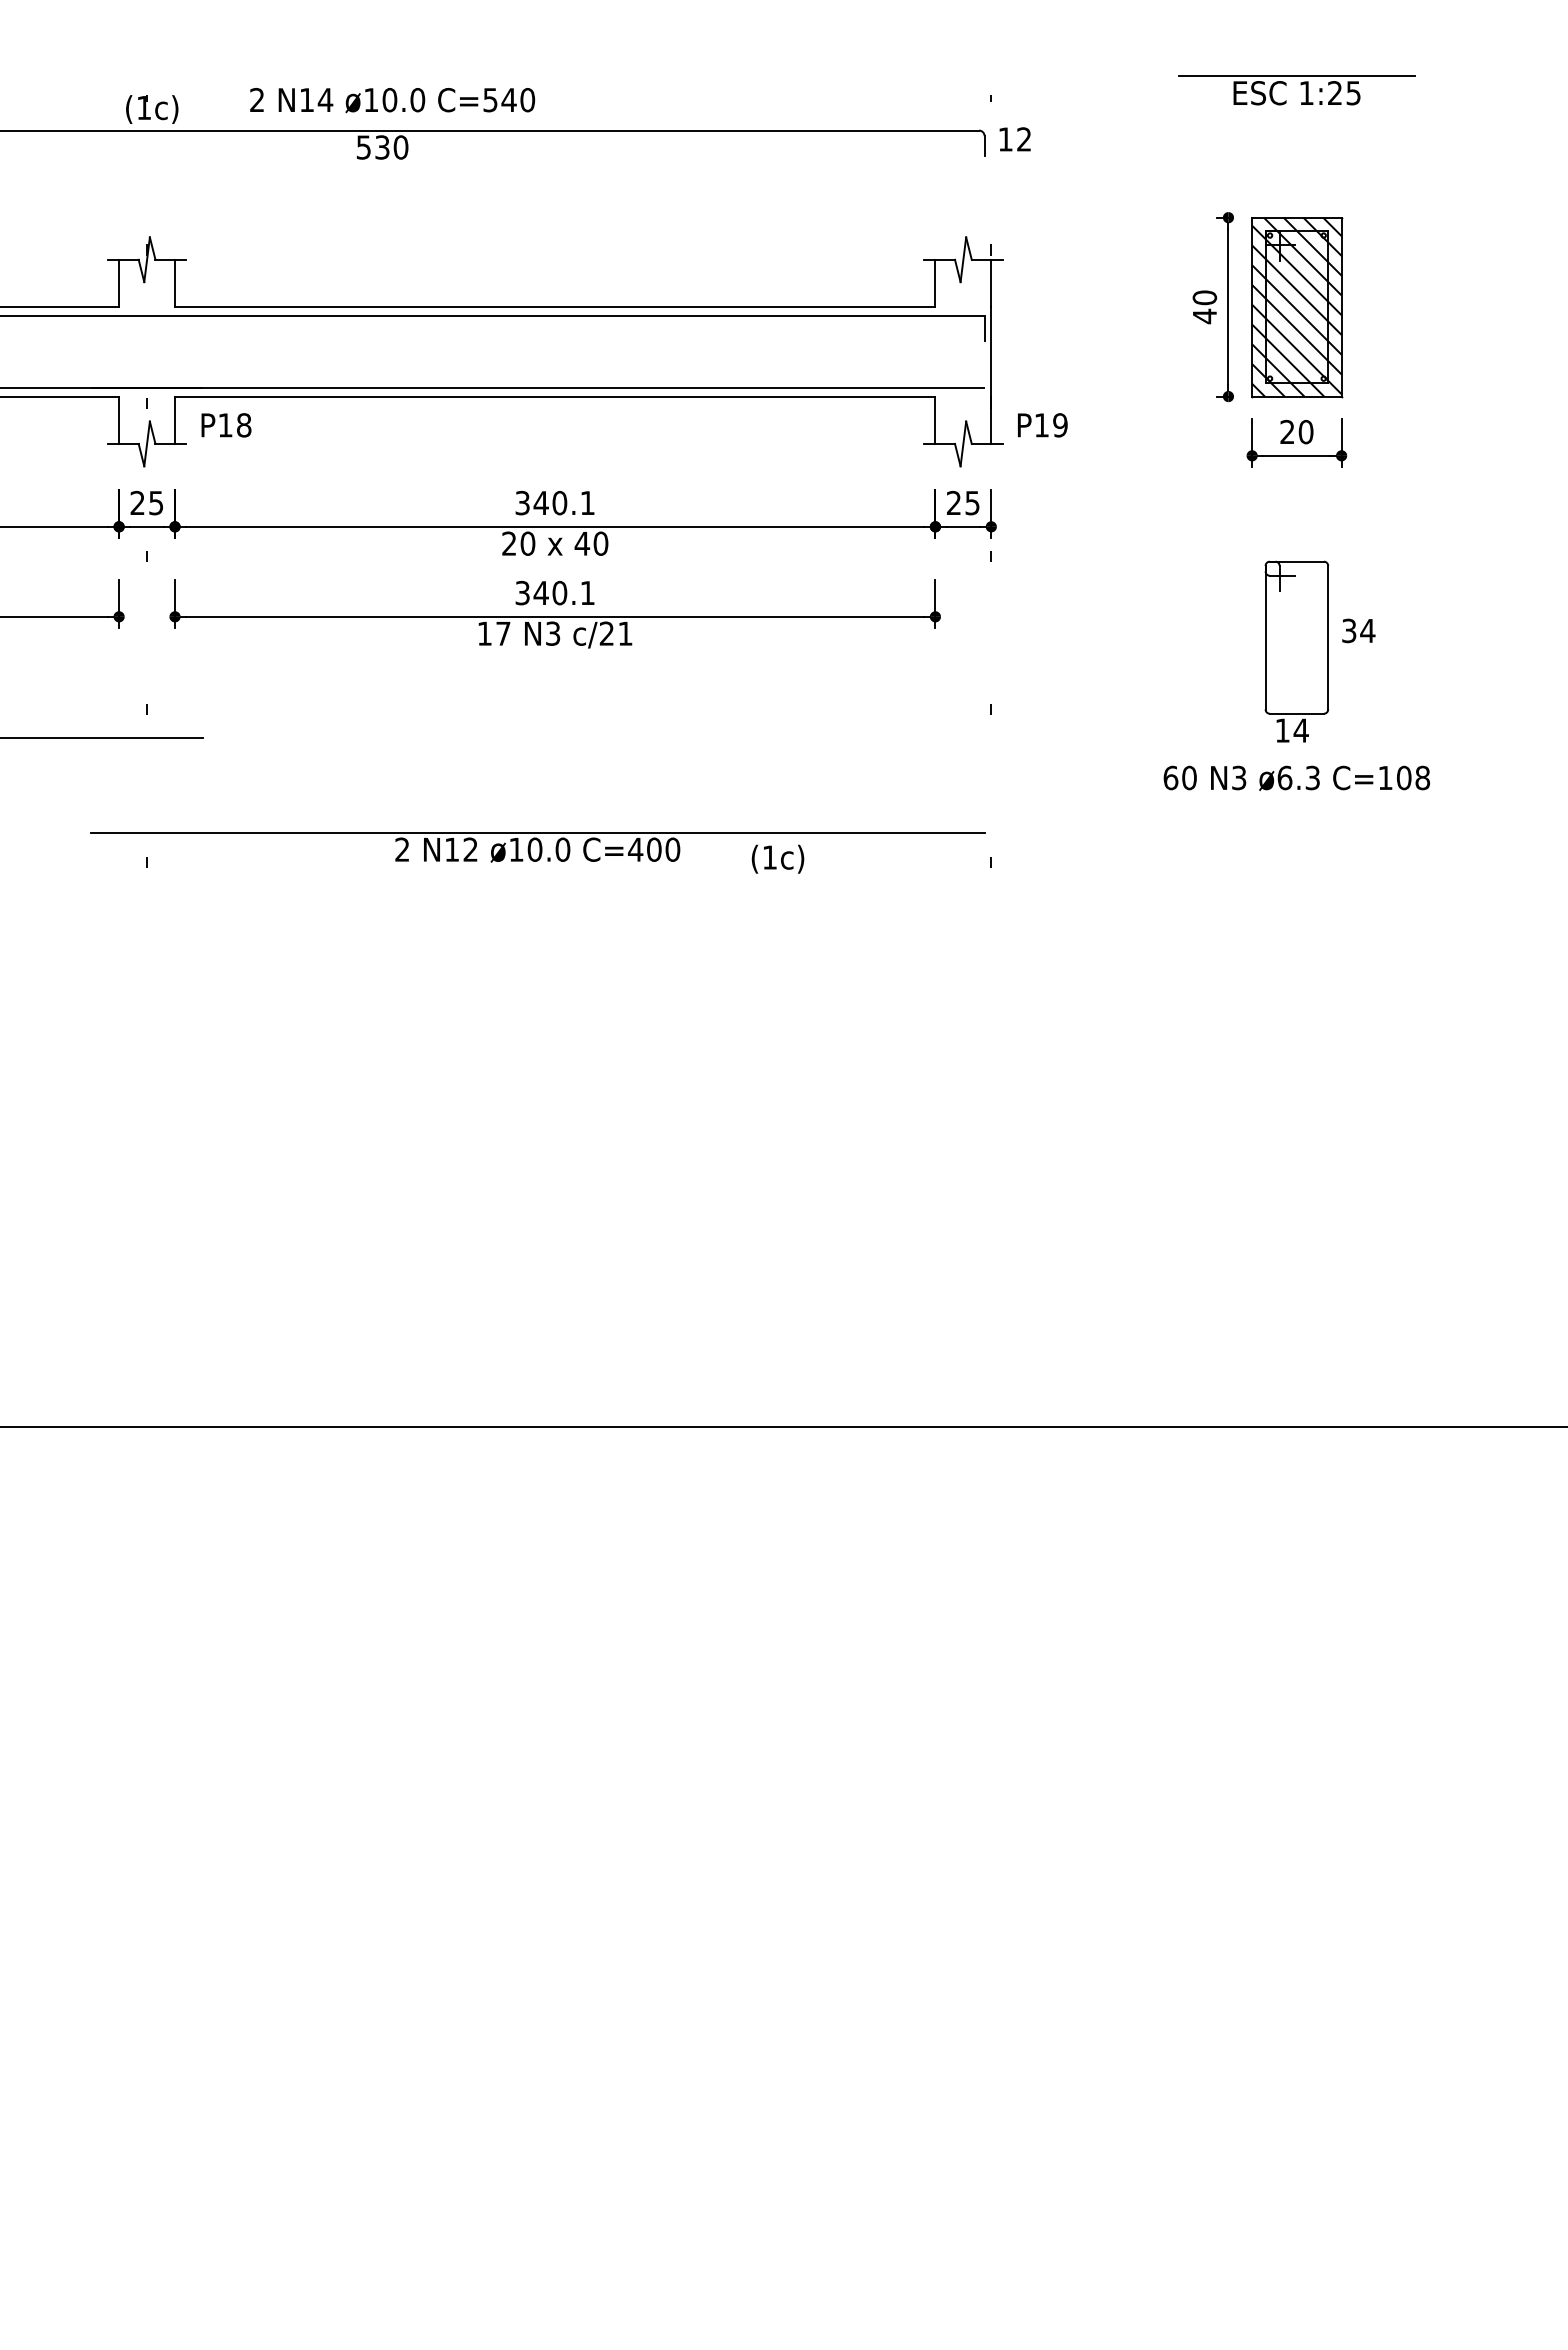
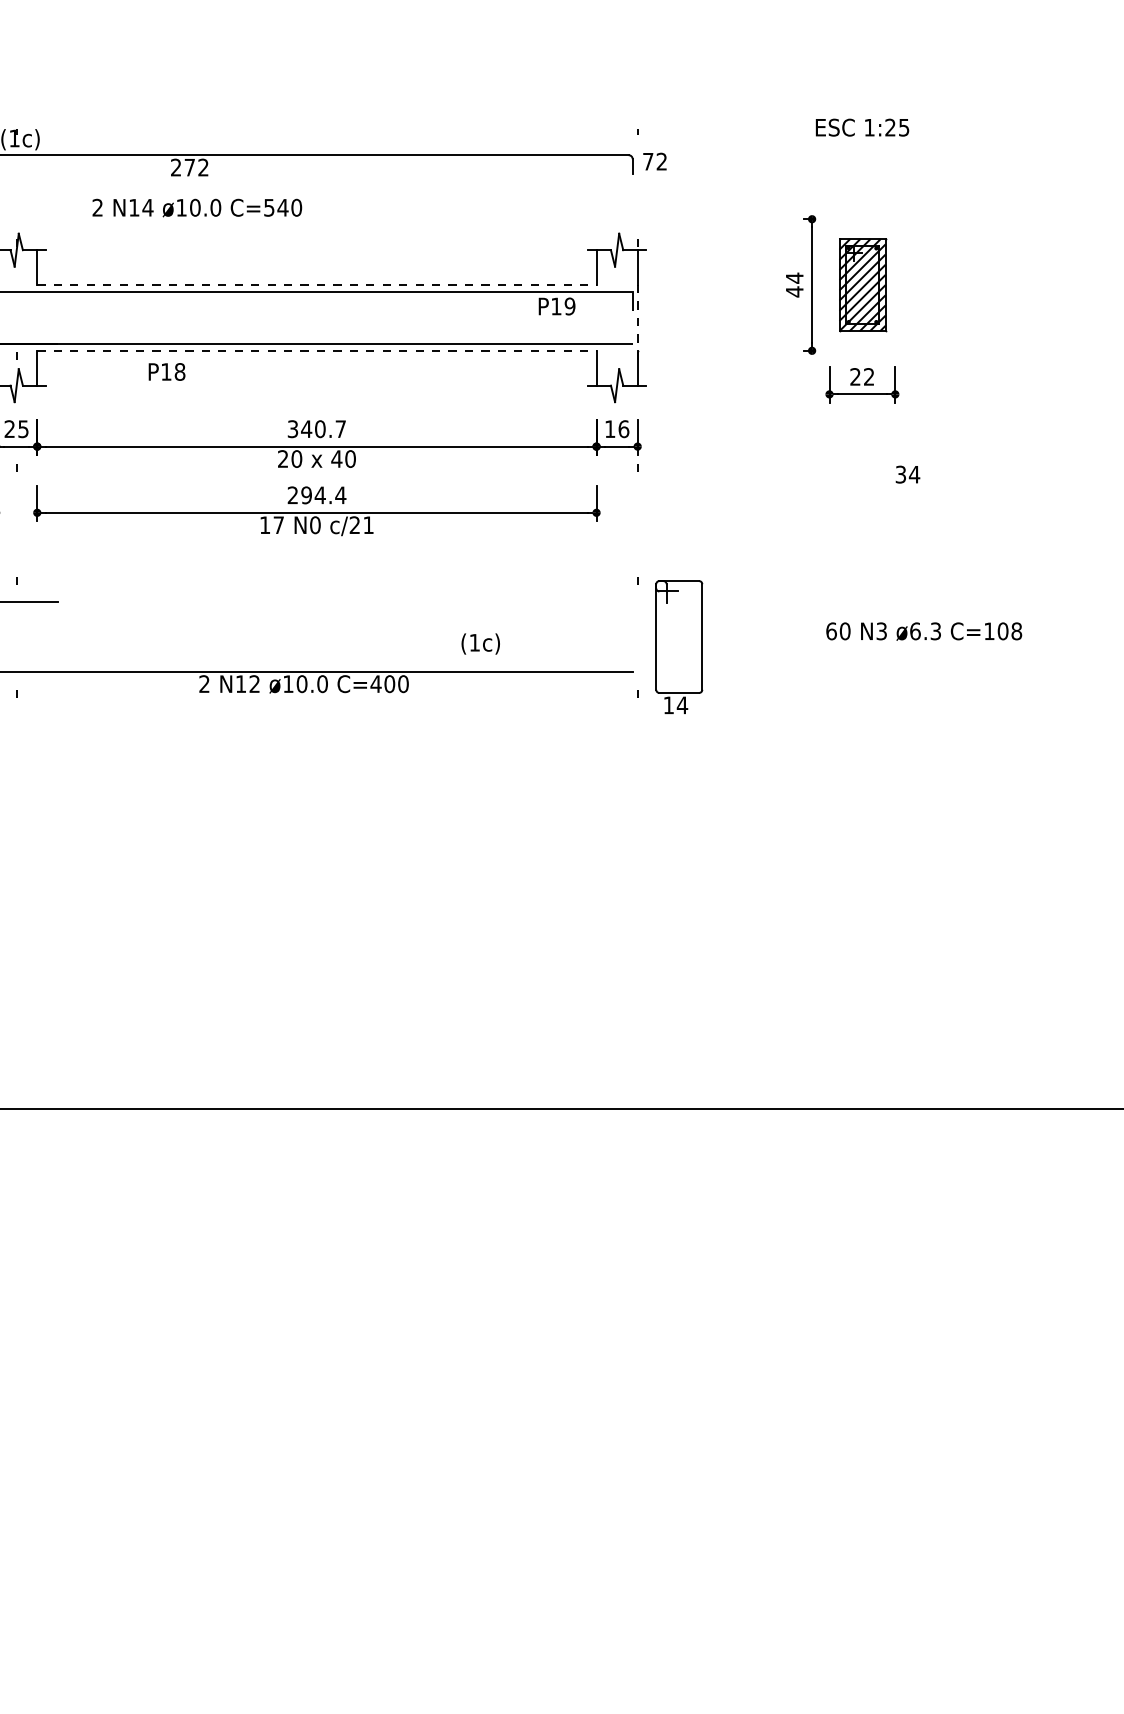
line: (1296, 76) -> (862, 115), removed
text: (392, 100) -> (197, 208), moved
text: (1005, 139) -> (648, 161), 12 -> 72
text: (382, 147) -> (189, 167), 530 -> 272
text: (1204, 297) -> (794, 277), 40 -> 44
line: (555, 307) -> (317, 285), solid -> dashed
part: (1297, 307) -> (862, 285), size x0.7
line: (991, 351) -> (637, 317), solid -> dashed
line: (555, 396) -> (317, 350), solid -> dashed
text: (226, 425) -> (167, 372), moved
text: (1042, 425) -> (556, 306), moved
text: (1305, 432) -> (868, 377), 20 -> 22
text: (587, 502) -> (340, 428), 340.1 -> 340.7
text: (963, 502) -> (617, 428), 25 -> 16
text: (555, 592) -> (317, 494), 340.1 -> 294.4
text: (1358, 630) -> (907, 474), moved
text: (552, 633) -> (314, 525), N3 -> N0
part: (1296, 651) -> (678, 647), moved
text: (1296, 777) -> (923, 630), moved
text: (777, 858) -> (480, 643), moved

